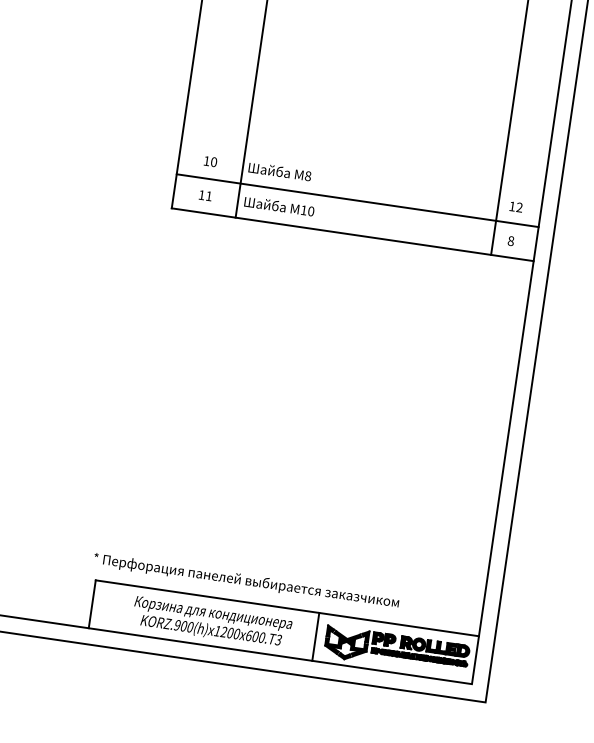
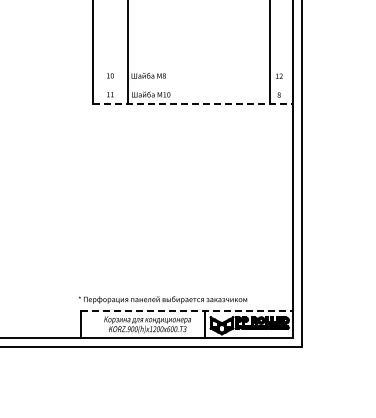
line: (358, 201) -> (193, 85), removed
line: (353, 235) -> (193, 104), solid -> dashed
line: (287, 608) -> (187, 311), solid -> dashed

